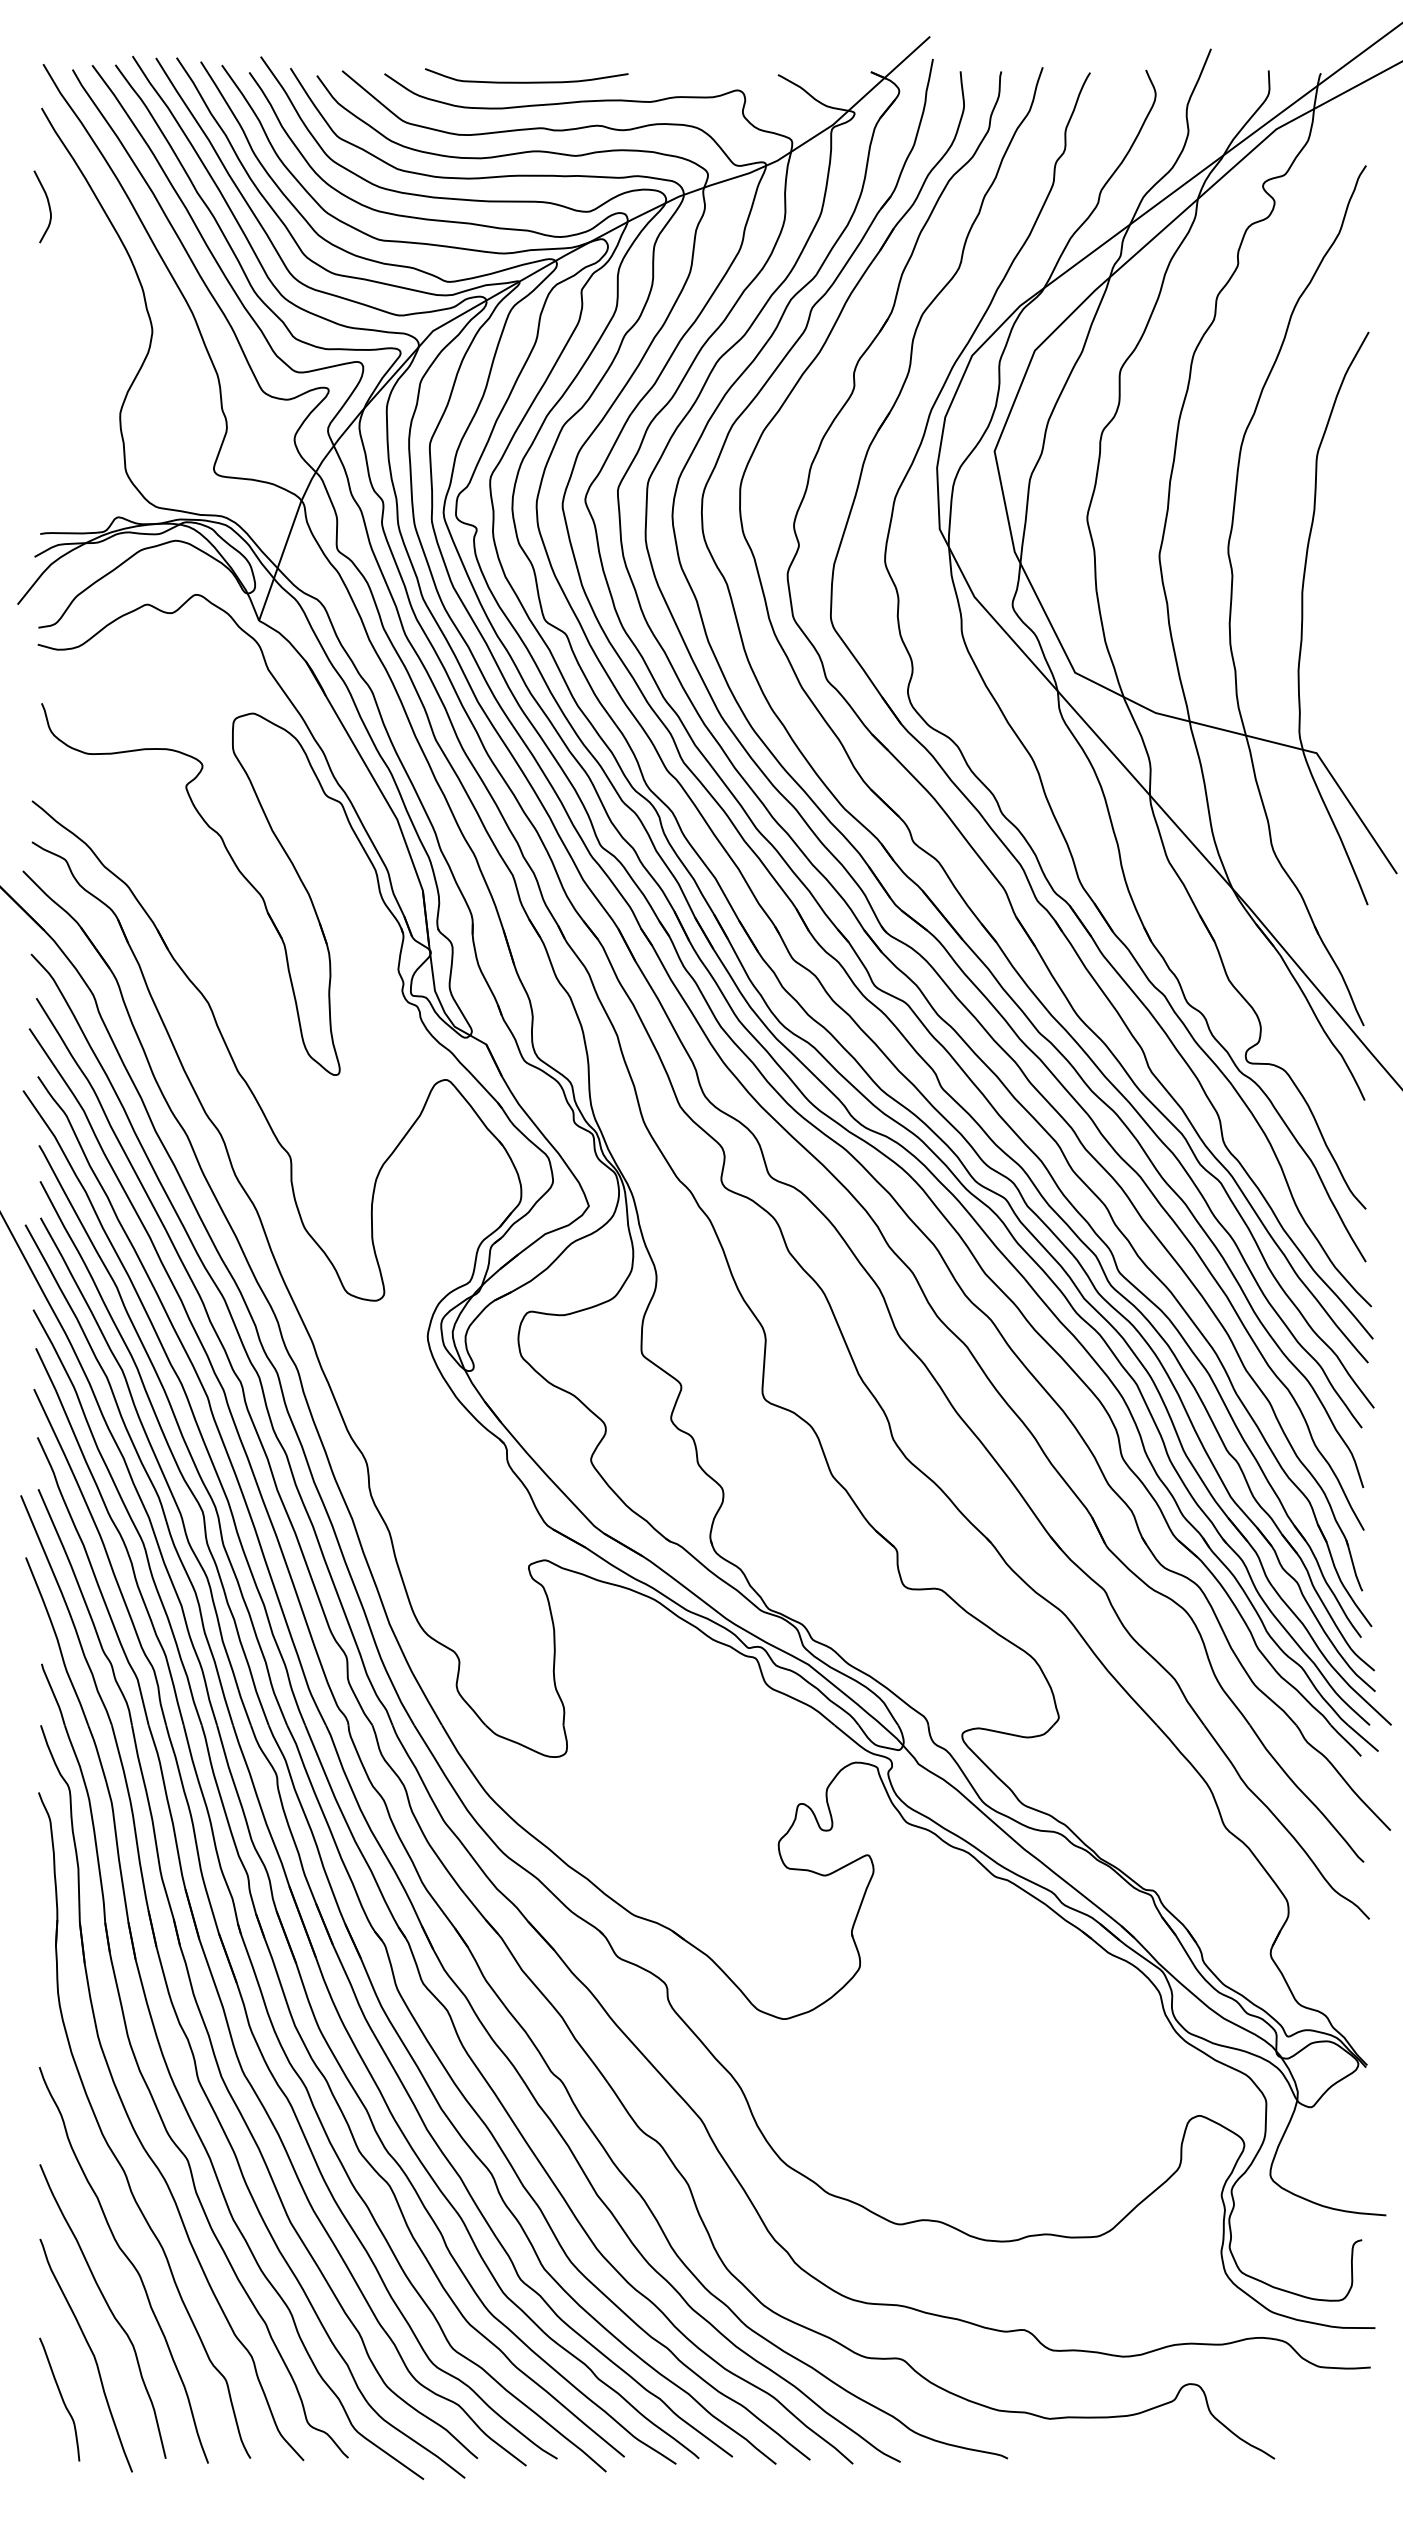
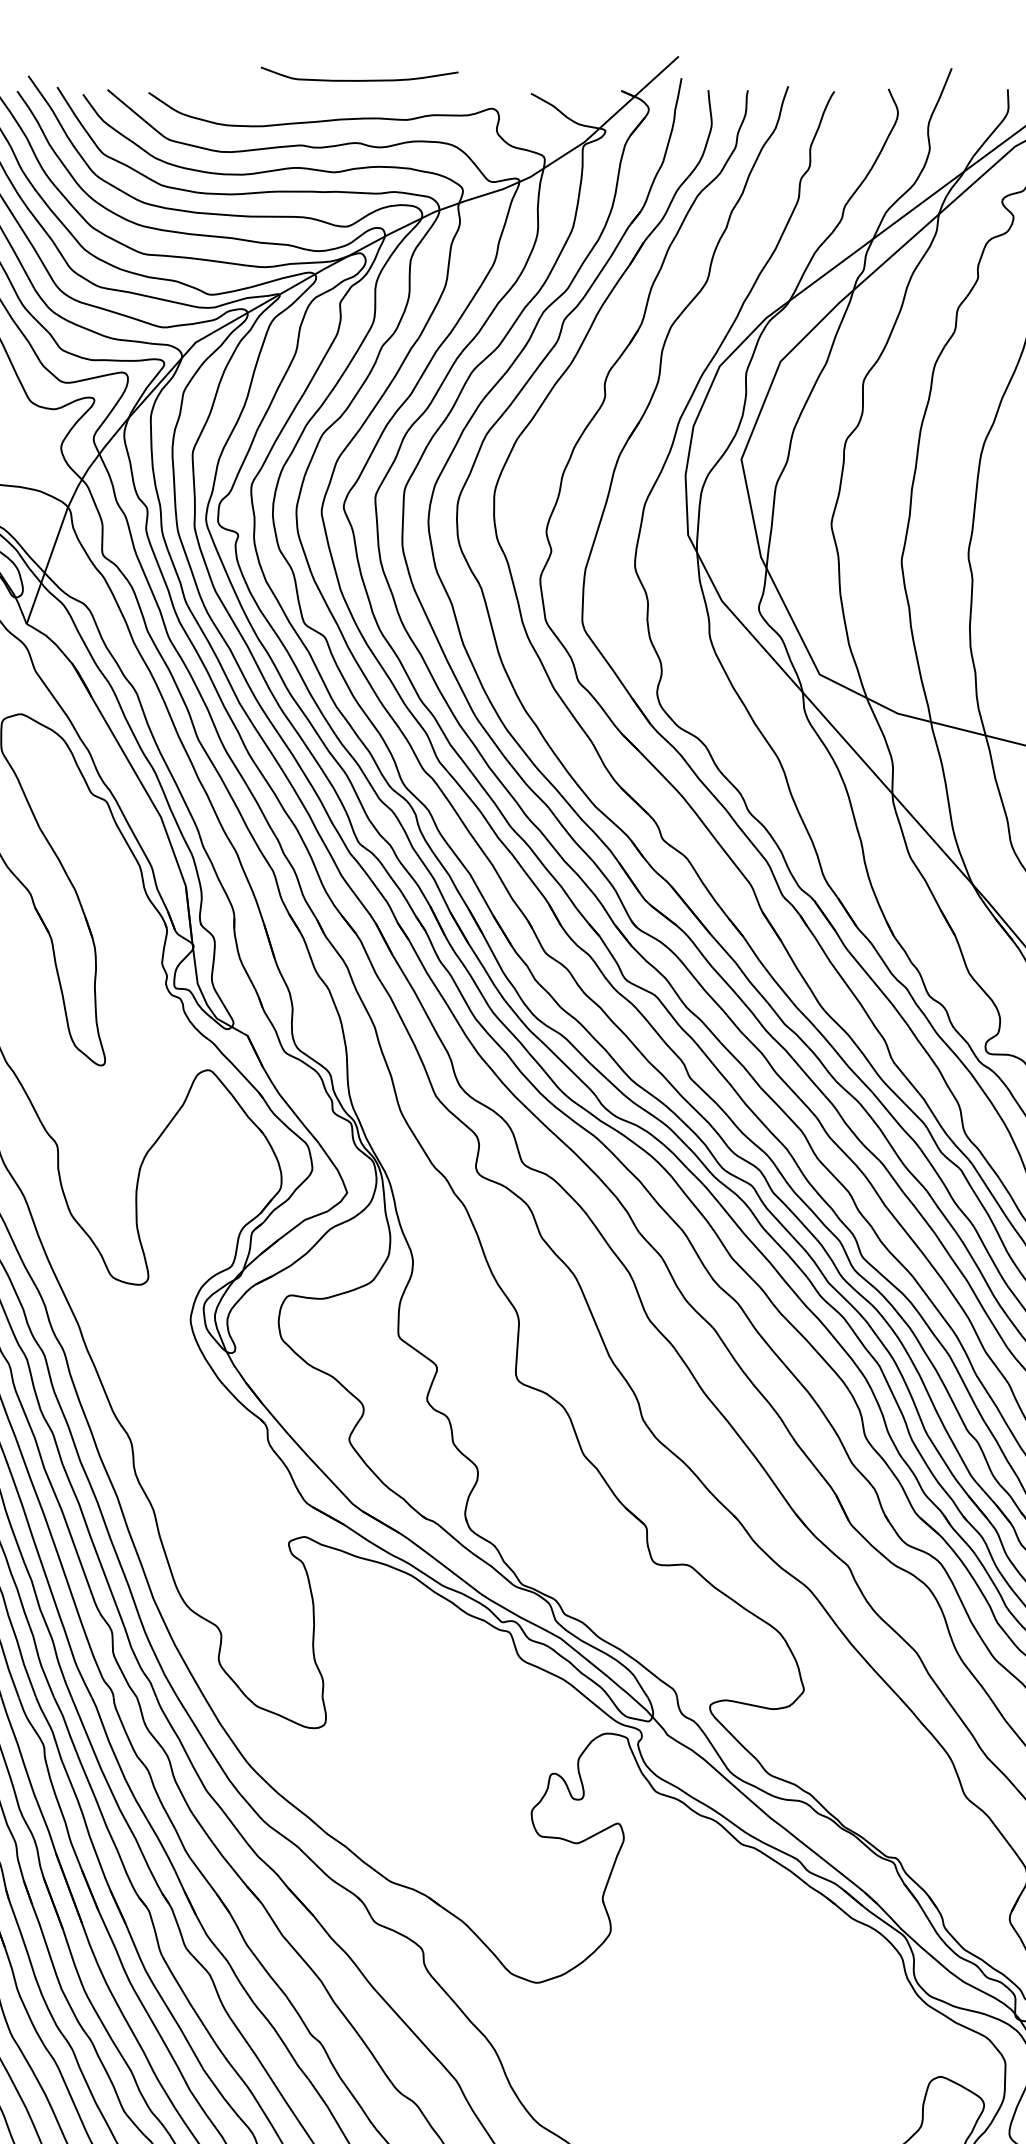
curve: (526, 81) -> (359, 79), moved

